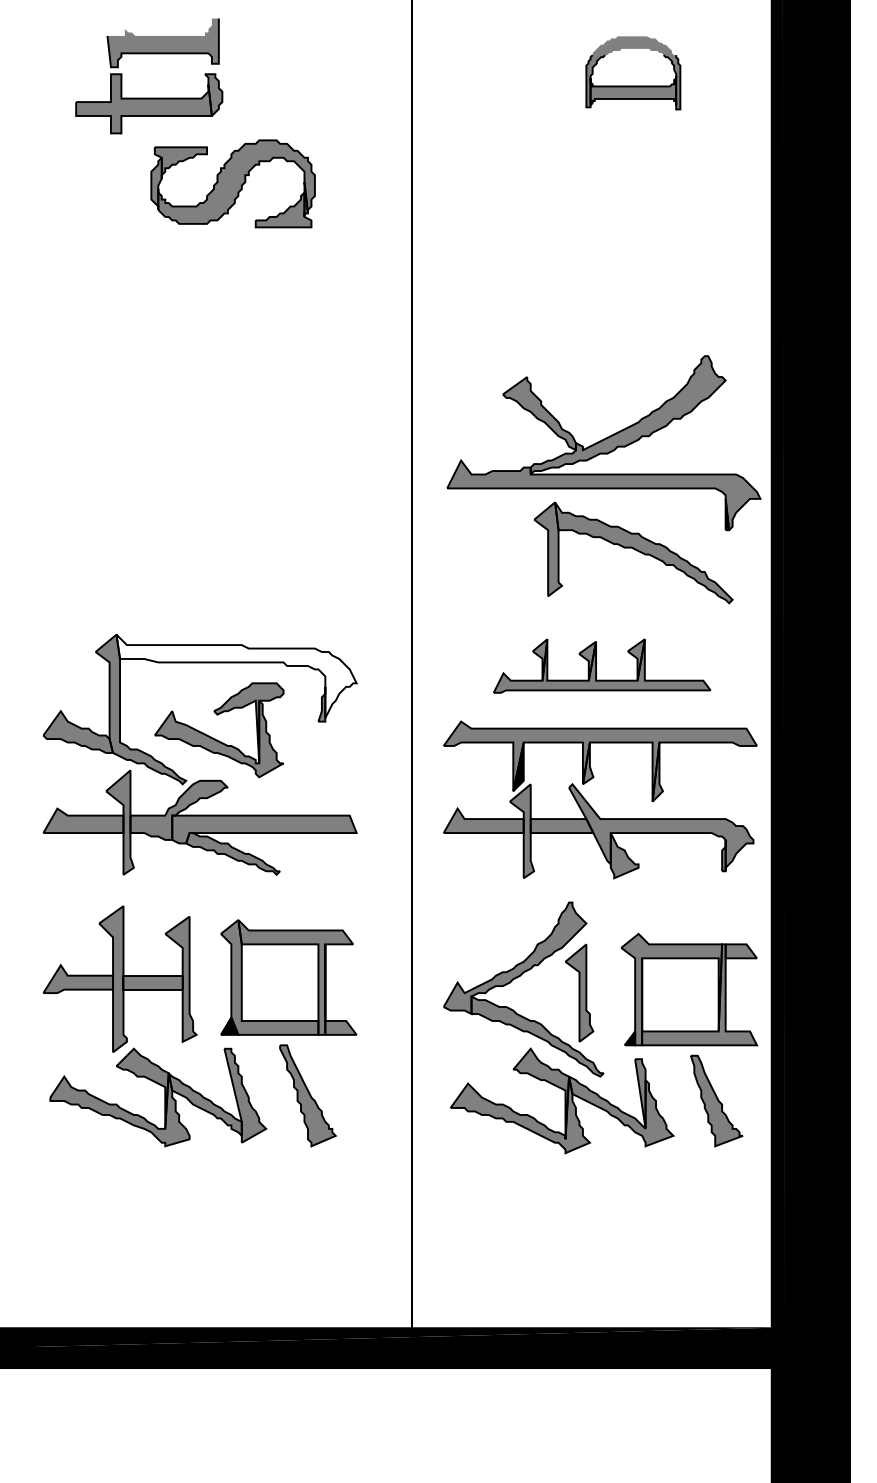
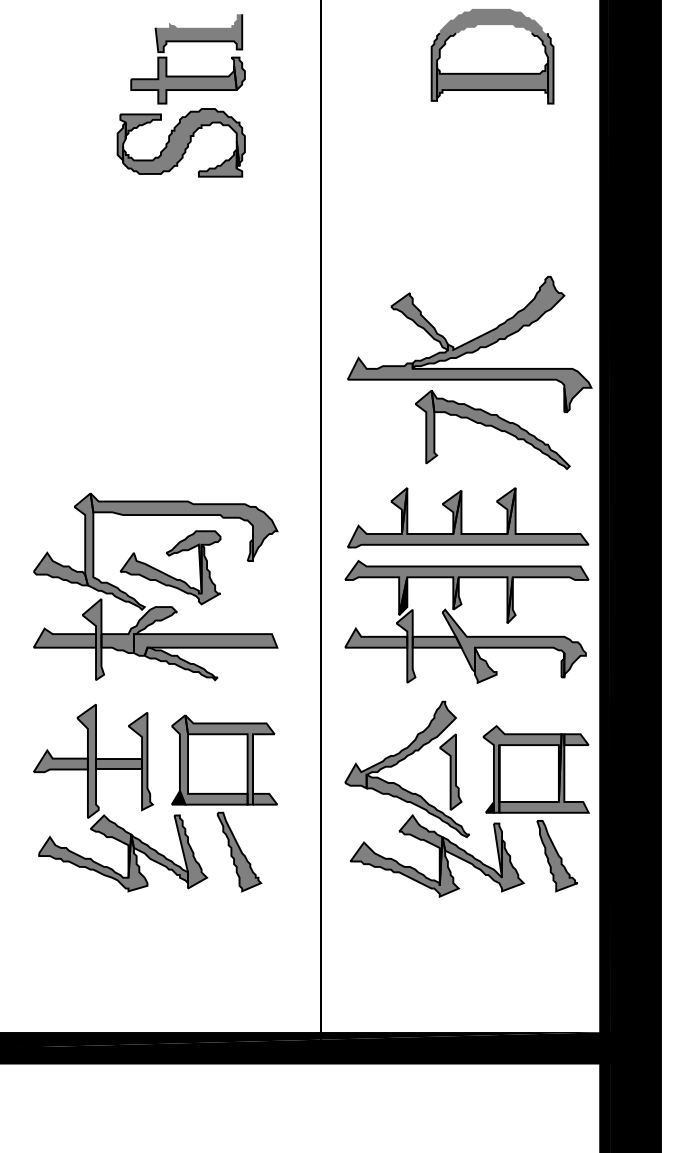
part: (633, 72) -> (492, 56), size x1.67
part: (148, 97) -> (187, 75), moved
part: (602, 665) -> (468, 517), size x1.43
fill: (235, 675) -> (183, 525), added

